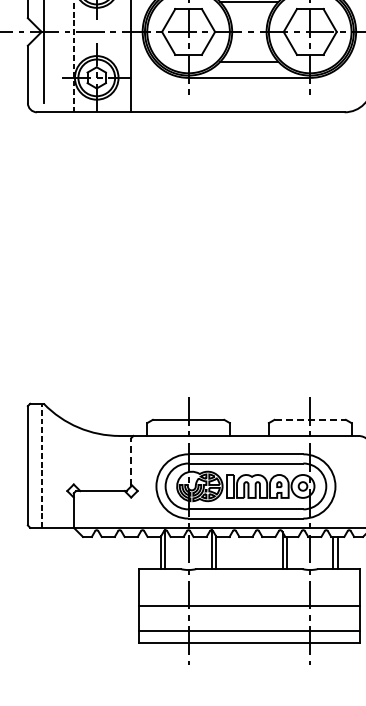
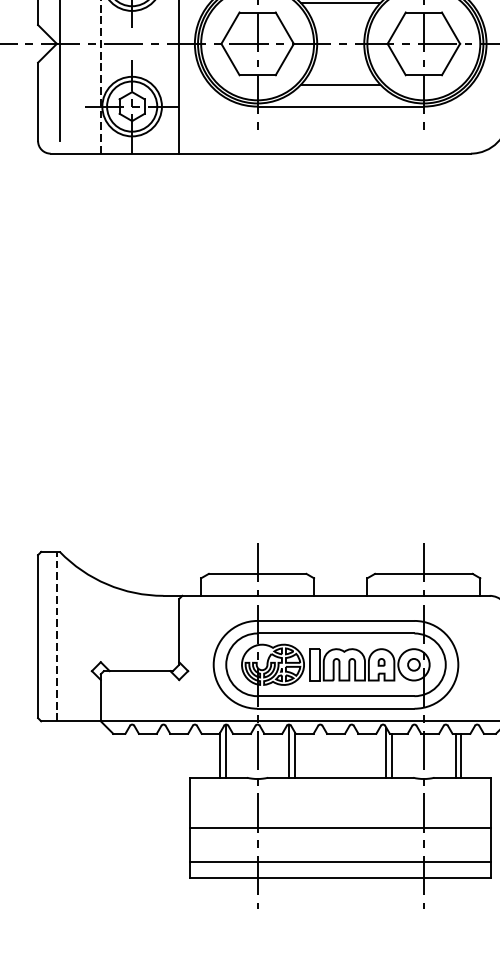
line: (310, 419) -> (424, 573), dashed -> solid
line: (131, 461) -> (179, 630), dashed -> solid

